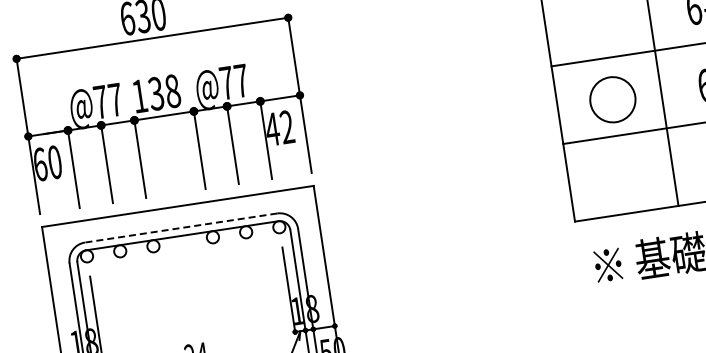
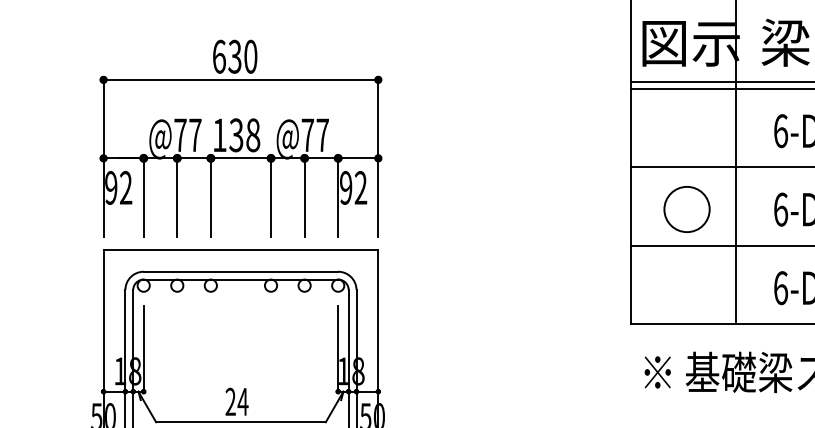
text: (271, 129) -> (345, 187), 42 -> 92
text: (47, 163) -> (118, 187), 60 -> 92
line: (180, 227) -> (240, 271), dashed -> solid

